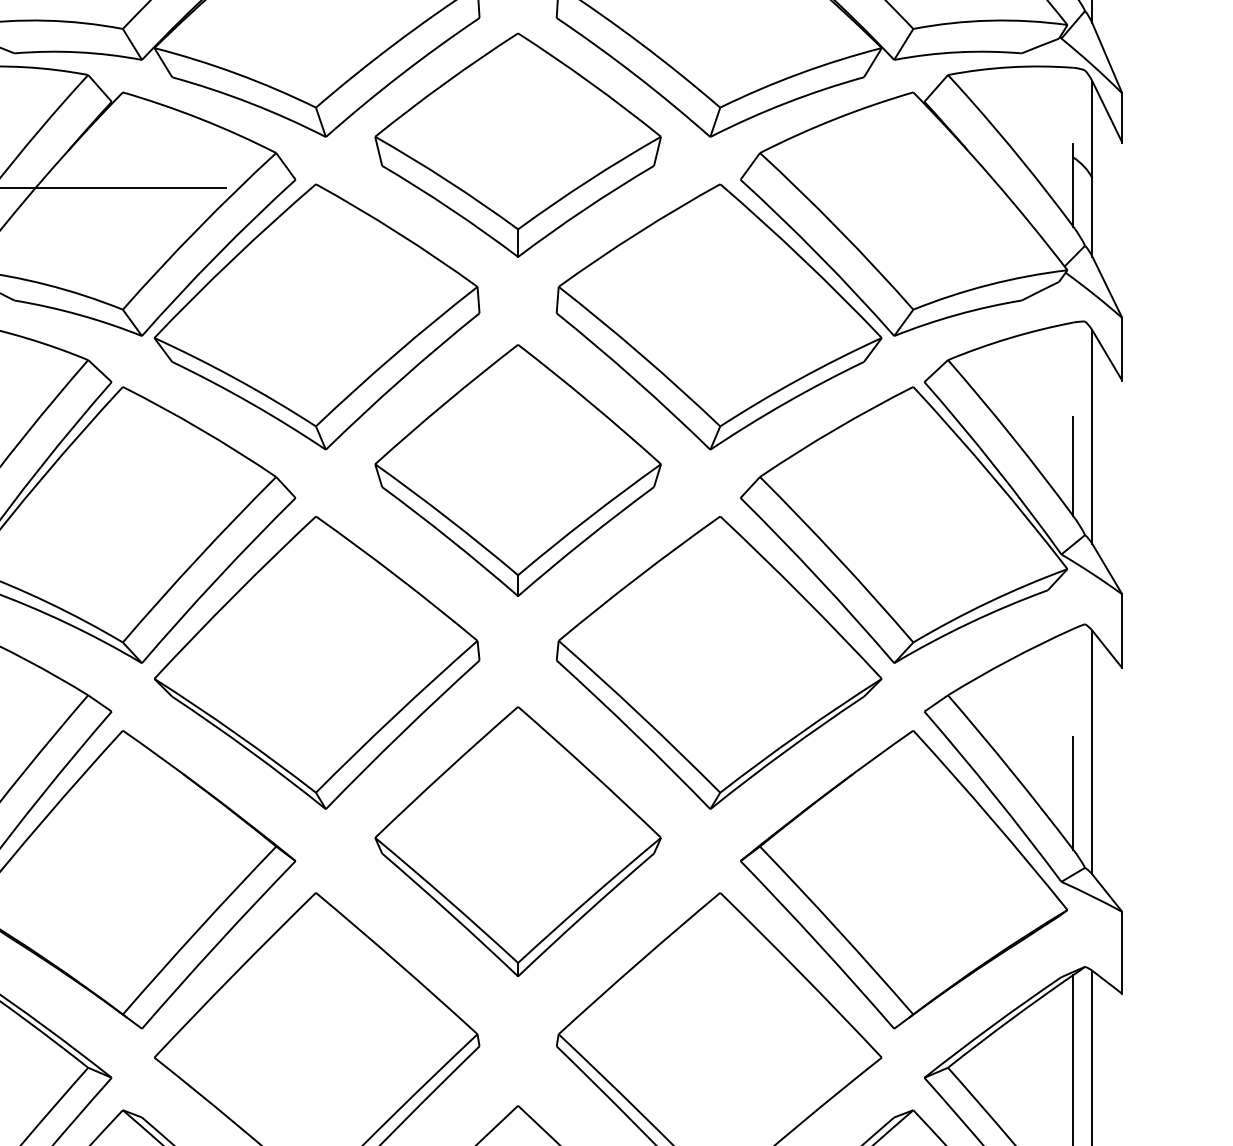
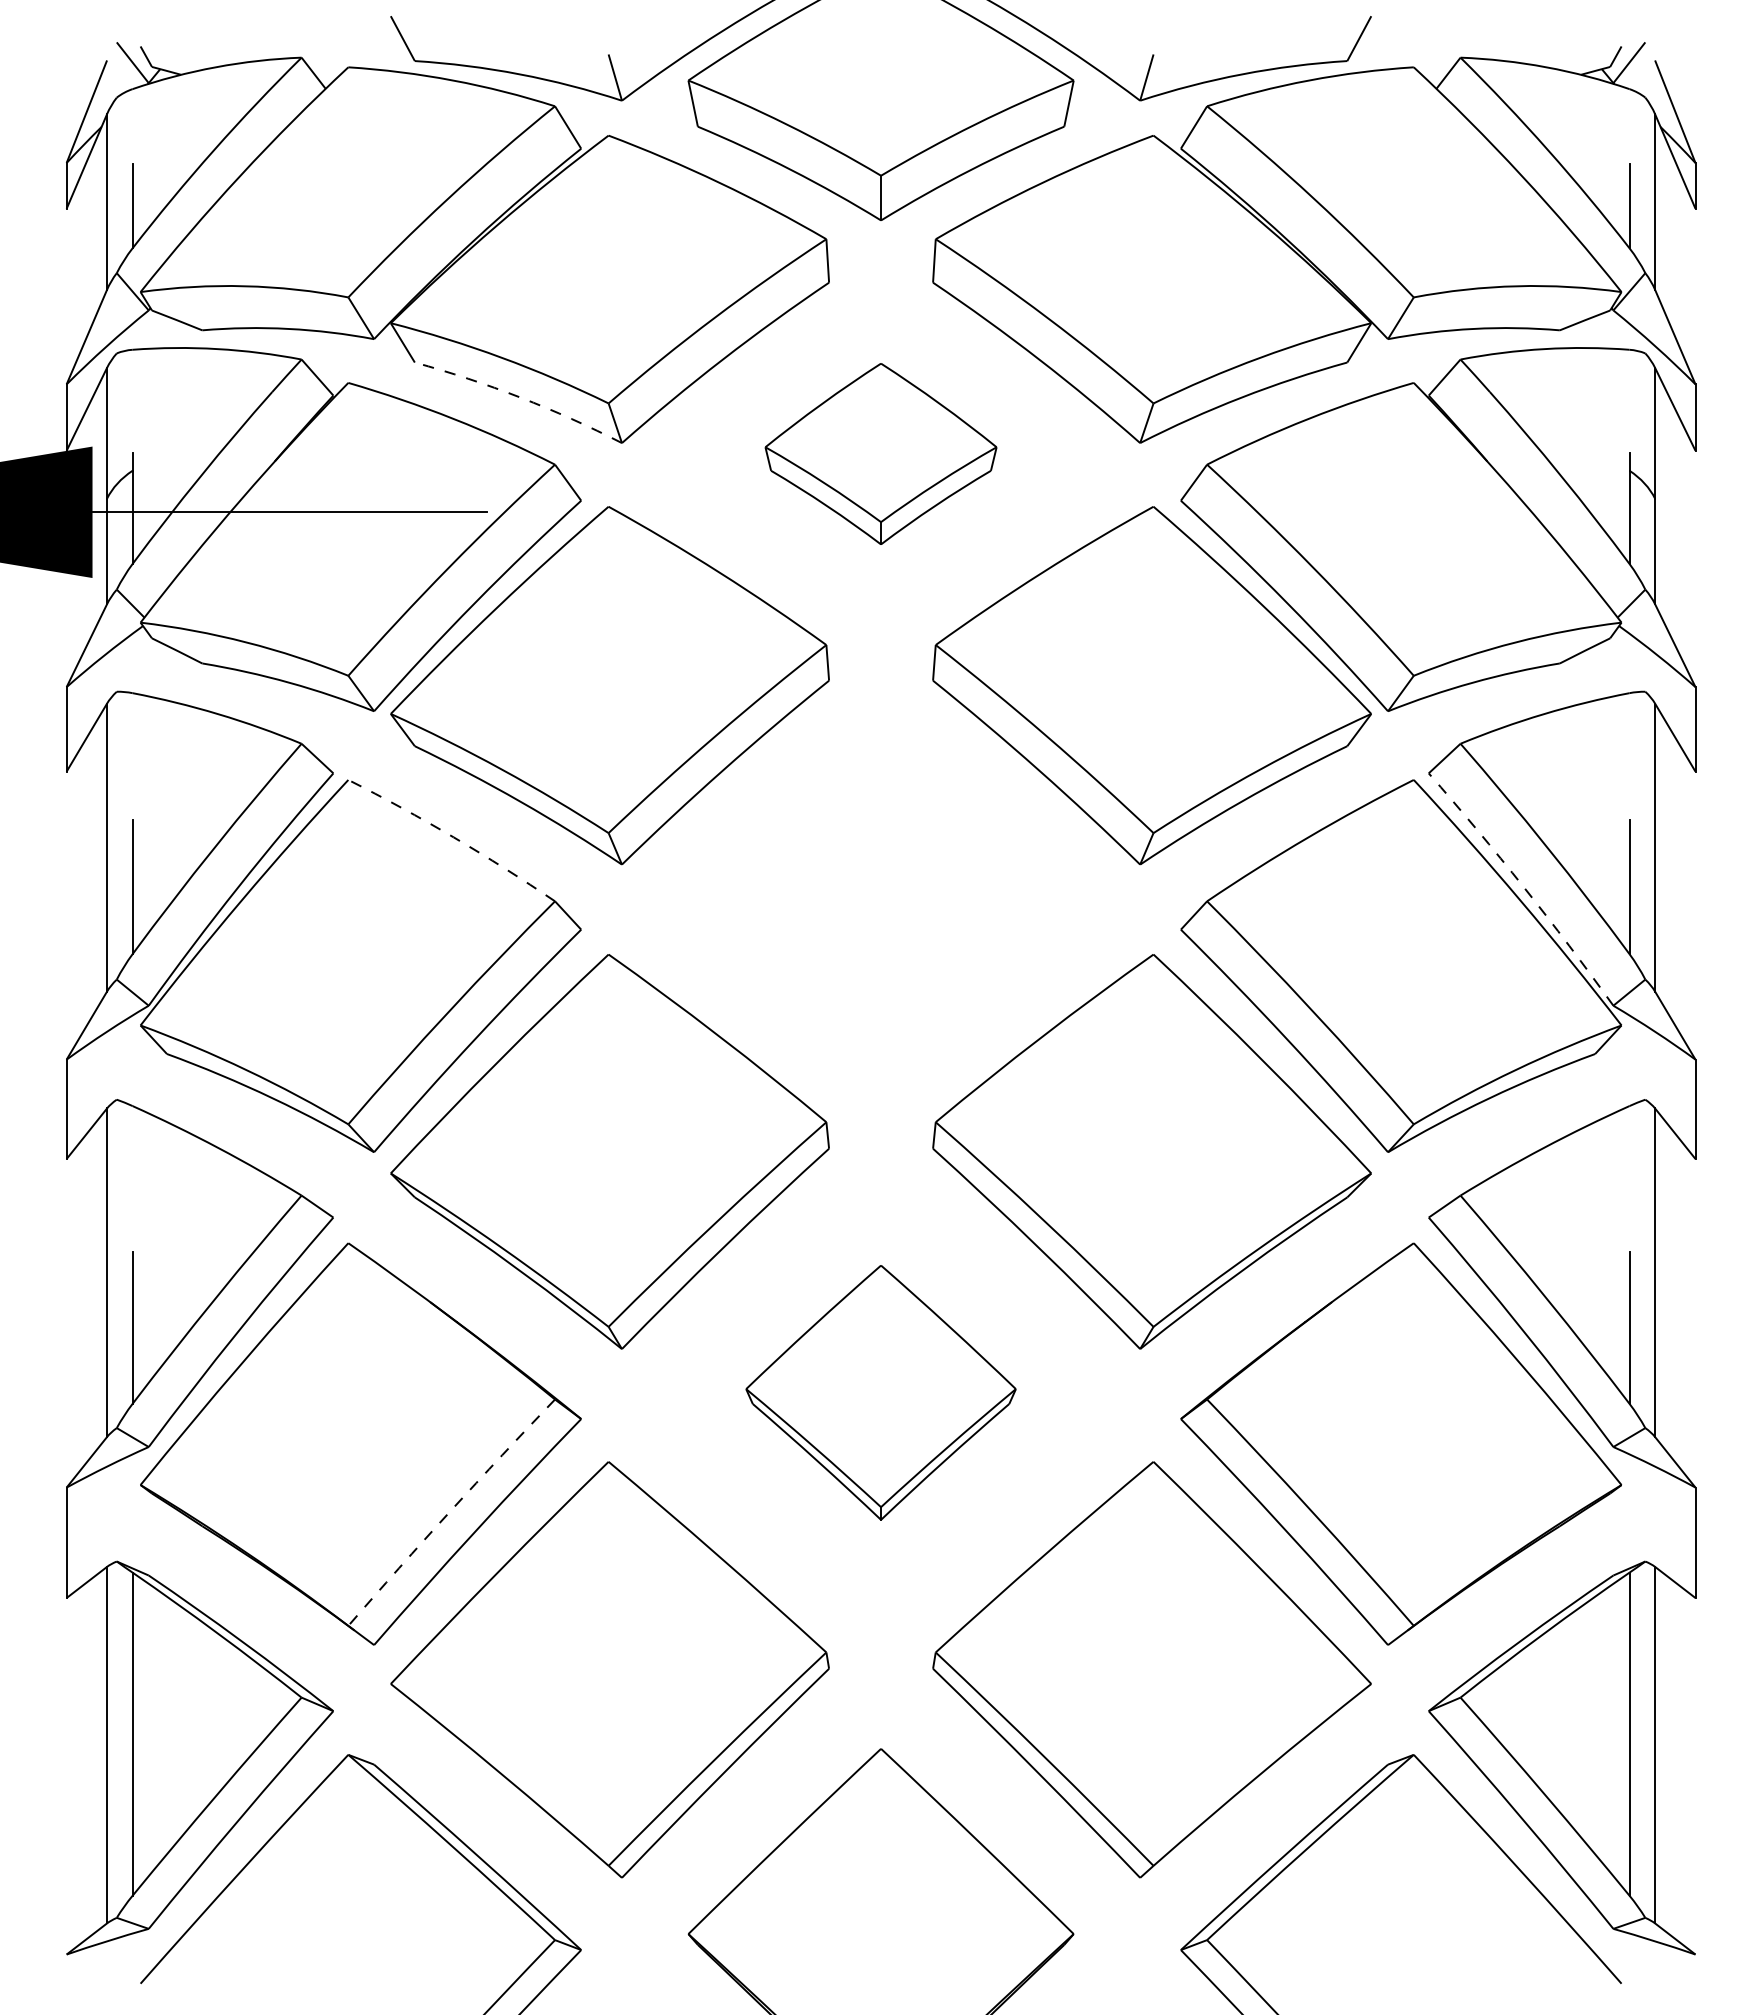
arc: (250, 103) -> (520, 397), solid -> dashed
part: (517, 144) -> (880, 453), size x0.6
arc: (200, 429) -> (453, 837), solid -> dashed
arc: (994, 466) -> (1523, 887), solid -> dashed
part: (517, 470) -> (880, 892), removed
part: (517, 841) -> (880, 1392), size x0.7
arc: (198, 929) -> (450, 1511), solid -> dashed

